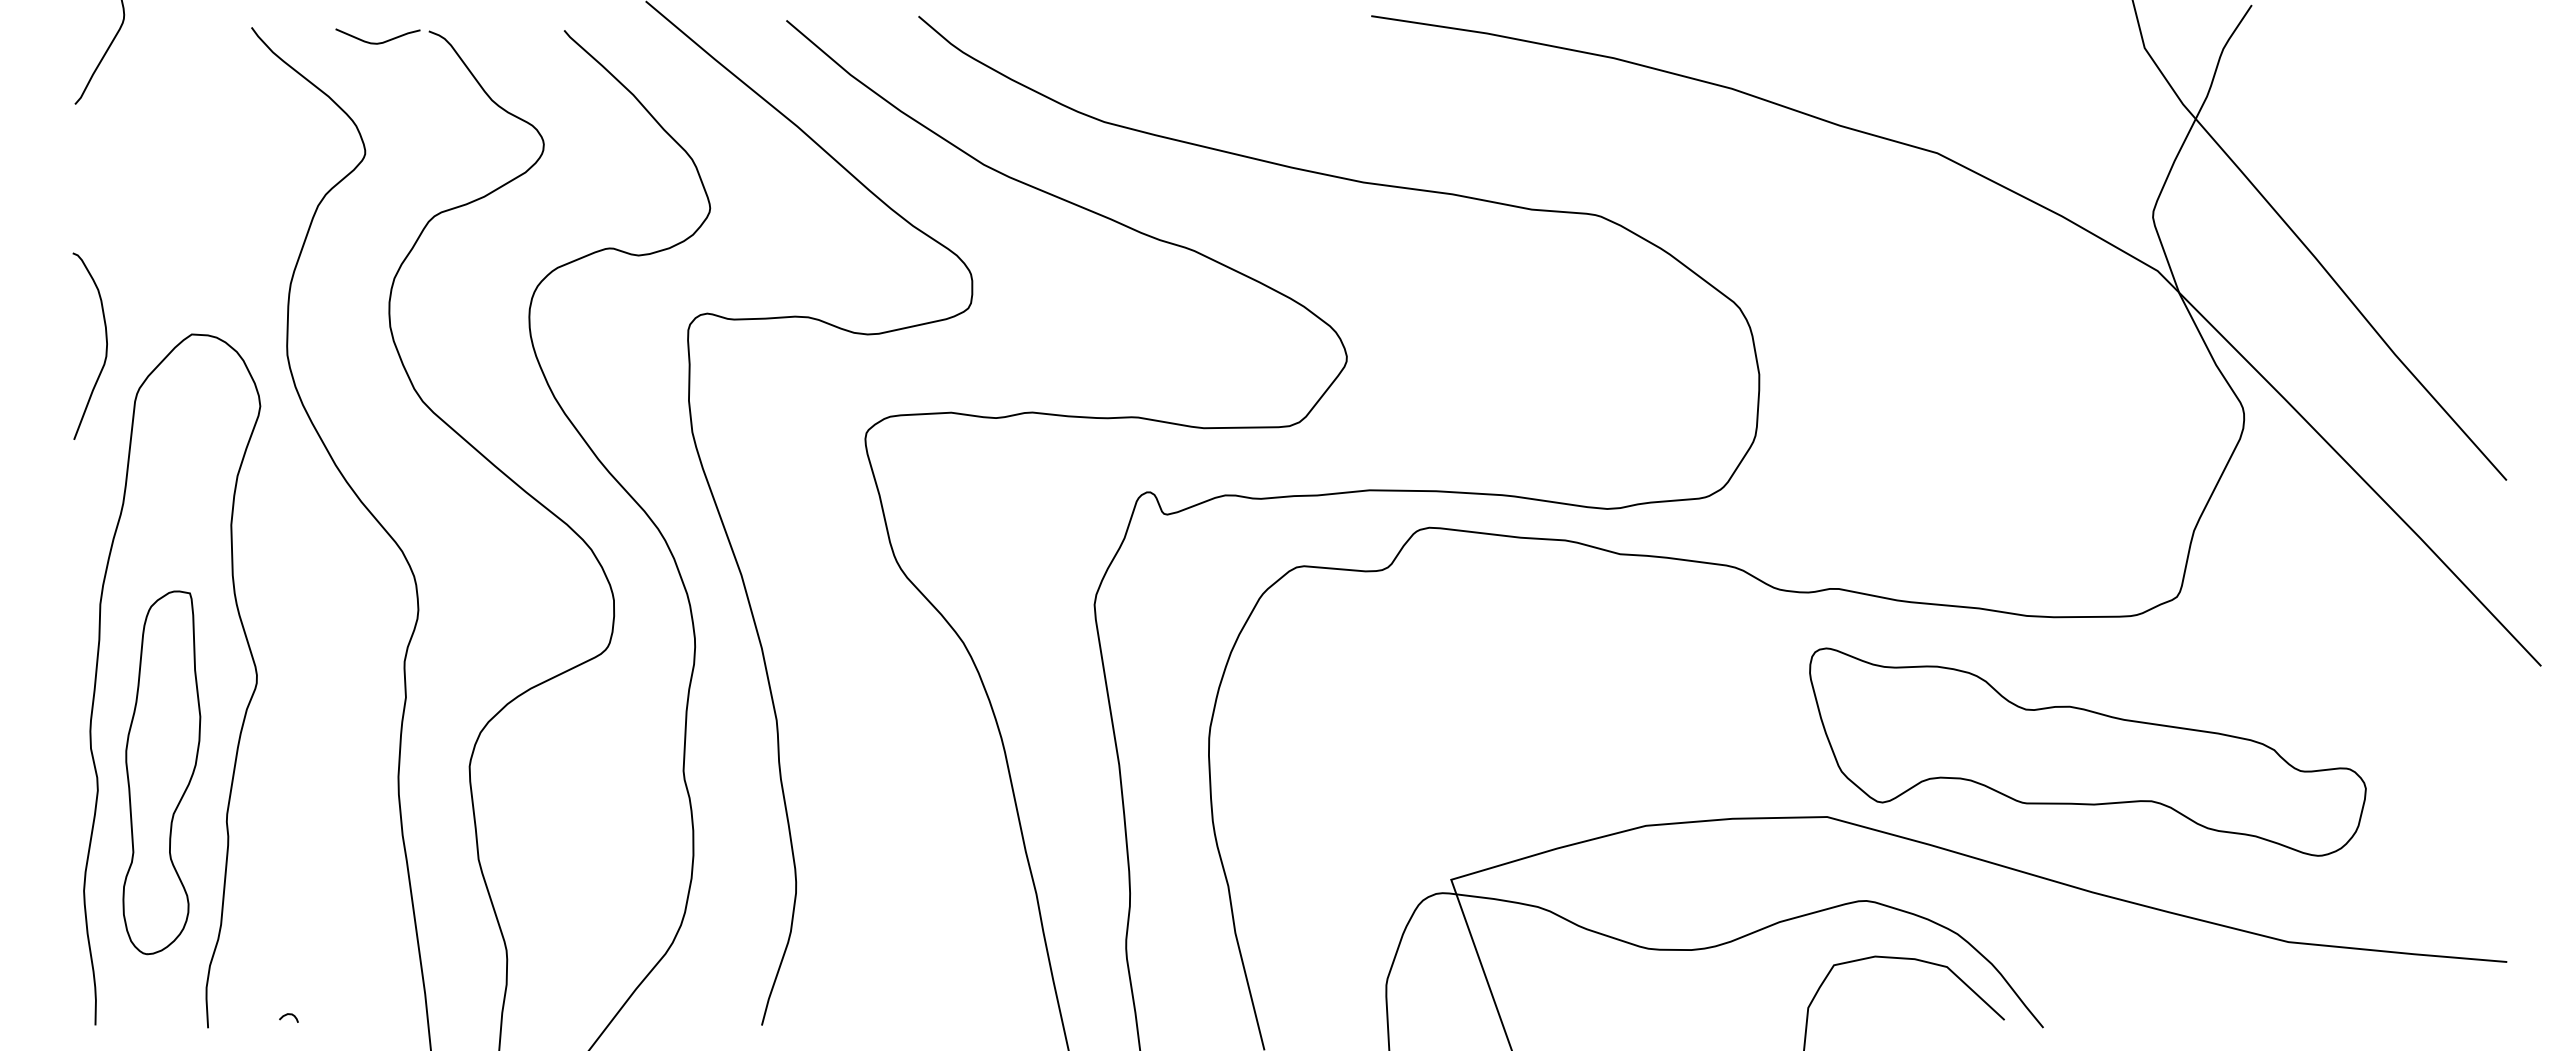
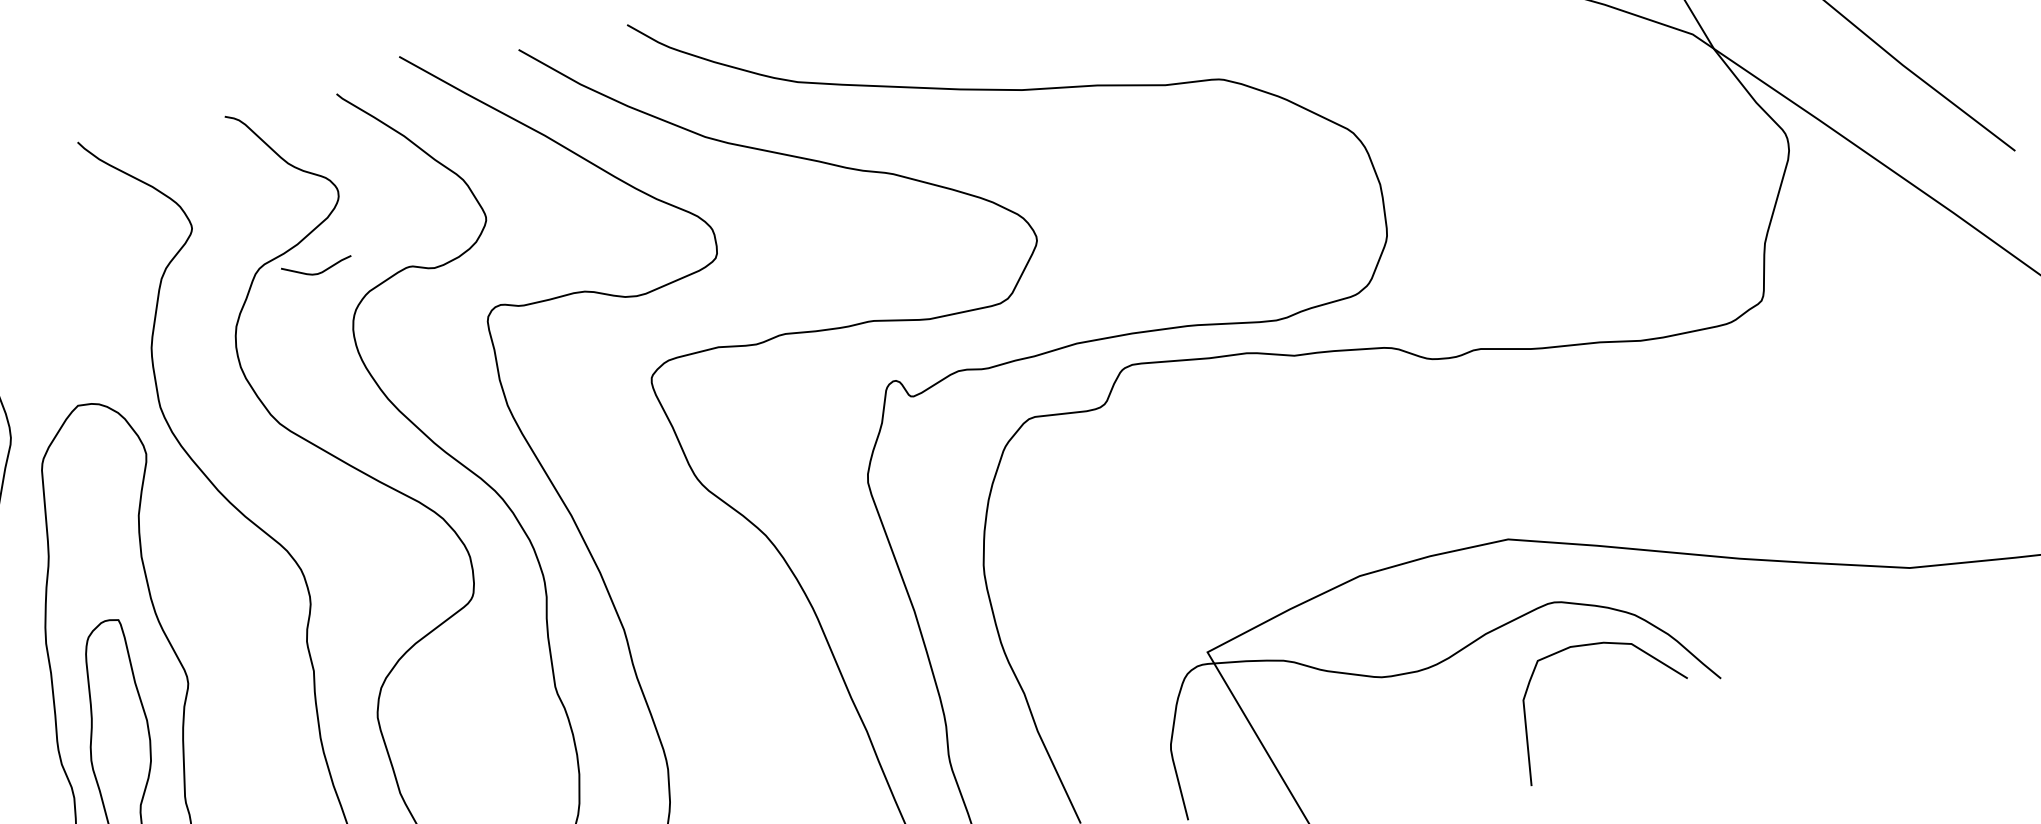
curve: (377, 42) -> (317, 272), moved
part: (2087, 751) -> (1712, 443), removed

